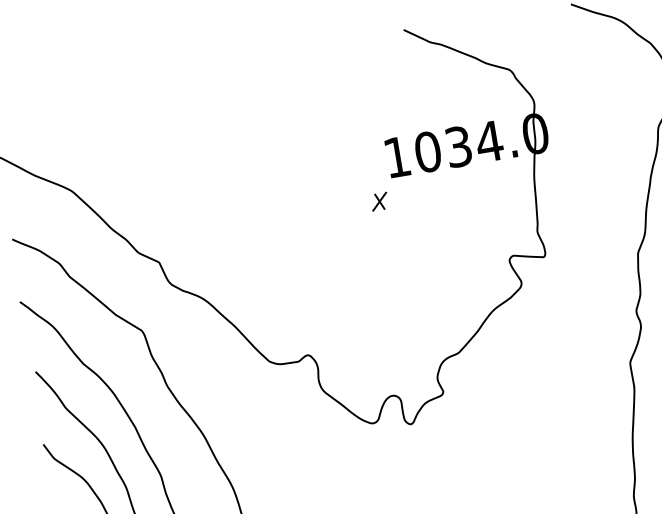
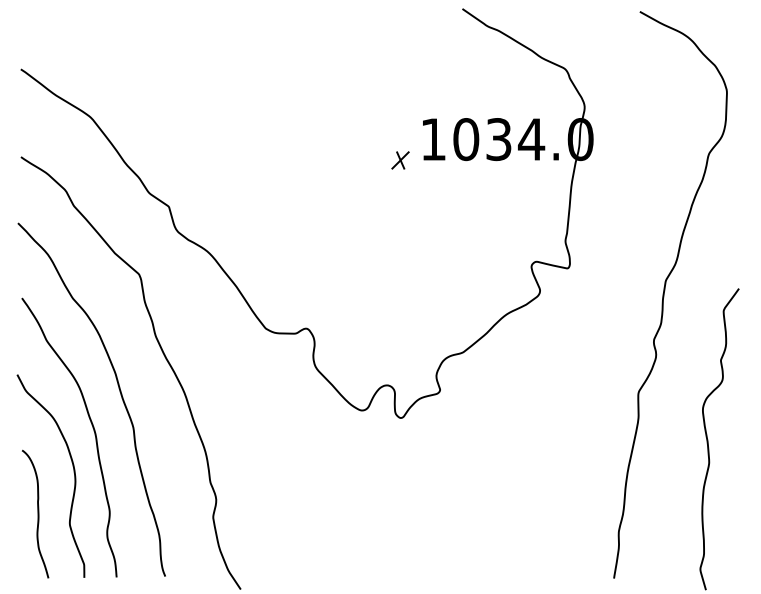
part: (379, 201) -> (400, 160), moved

